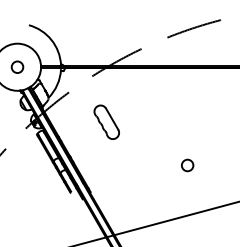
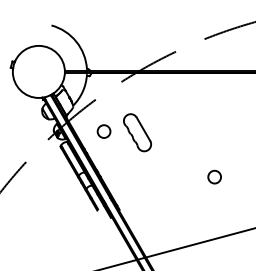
circle: (17, 66) -> (104, 130), moved
circle: (187, 165) -> (214, 177), moved

